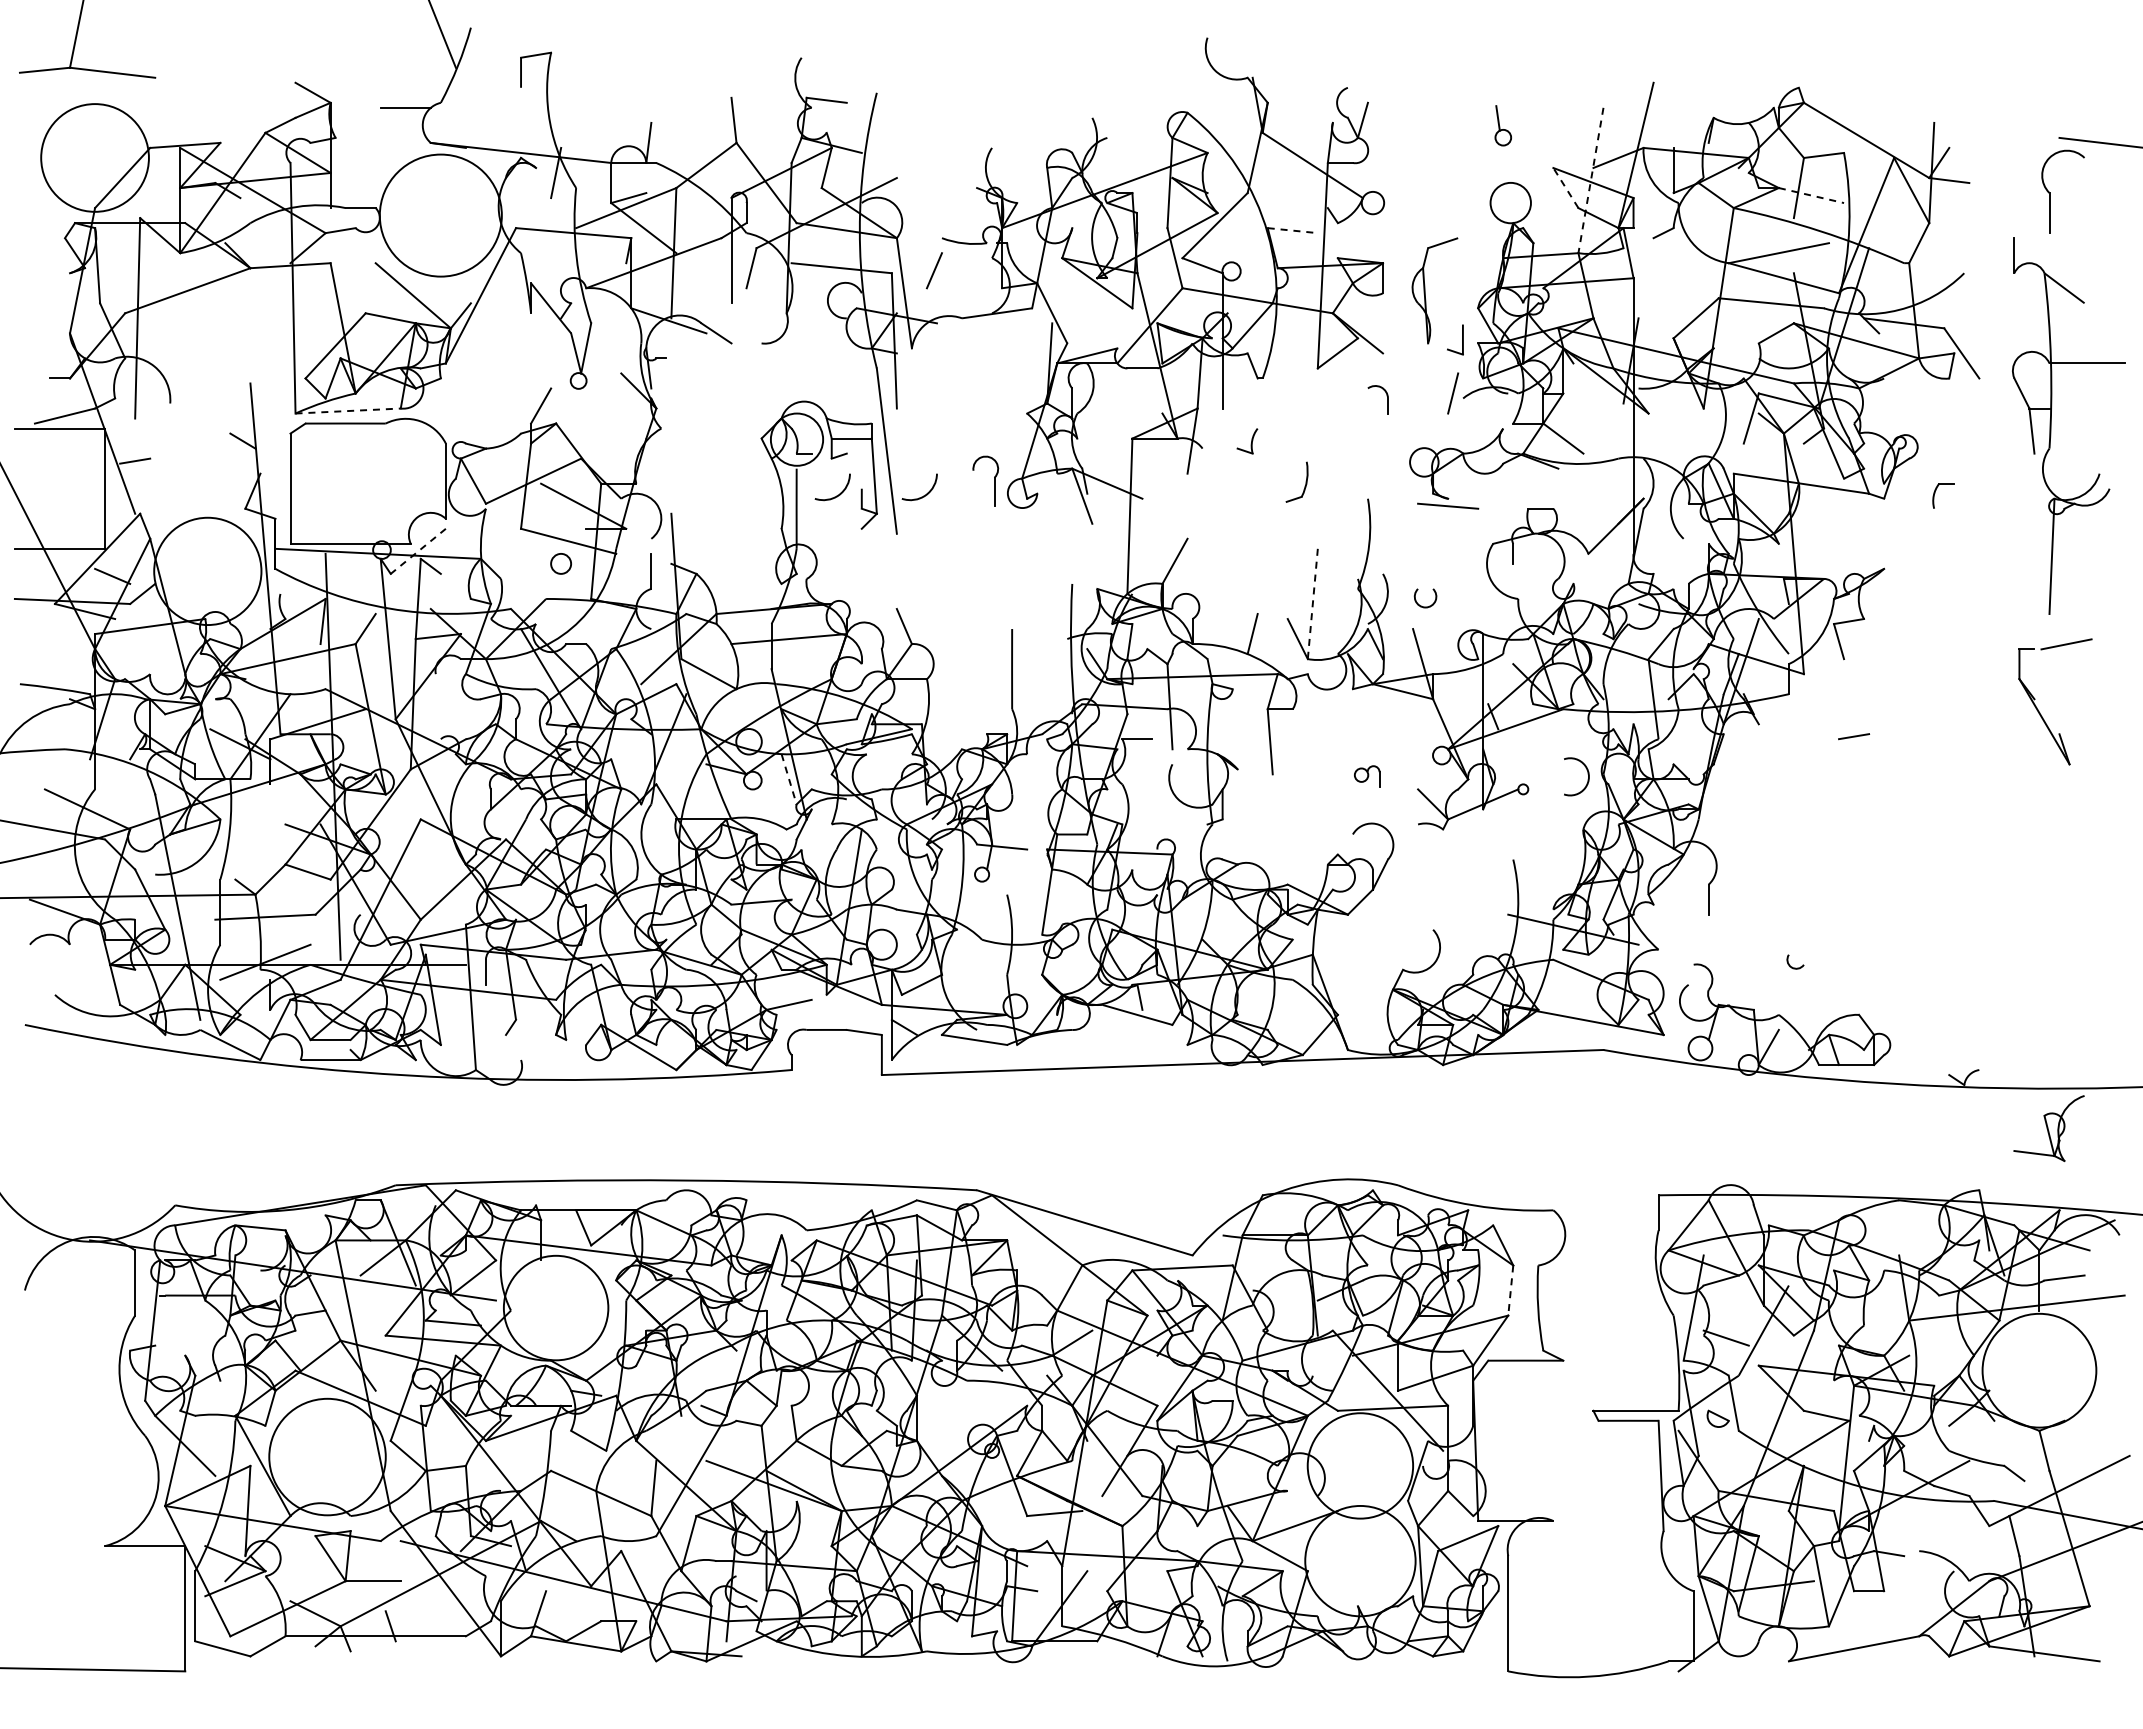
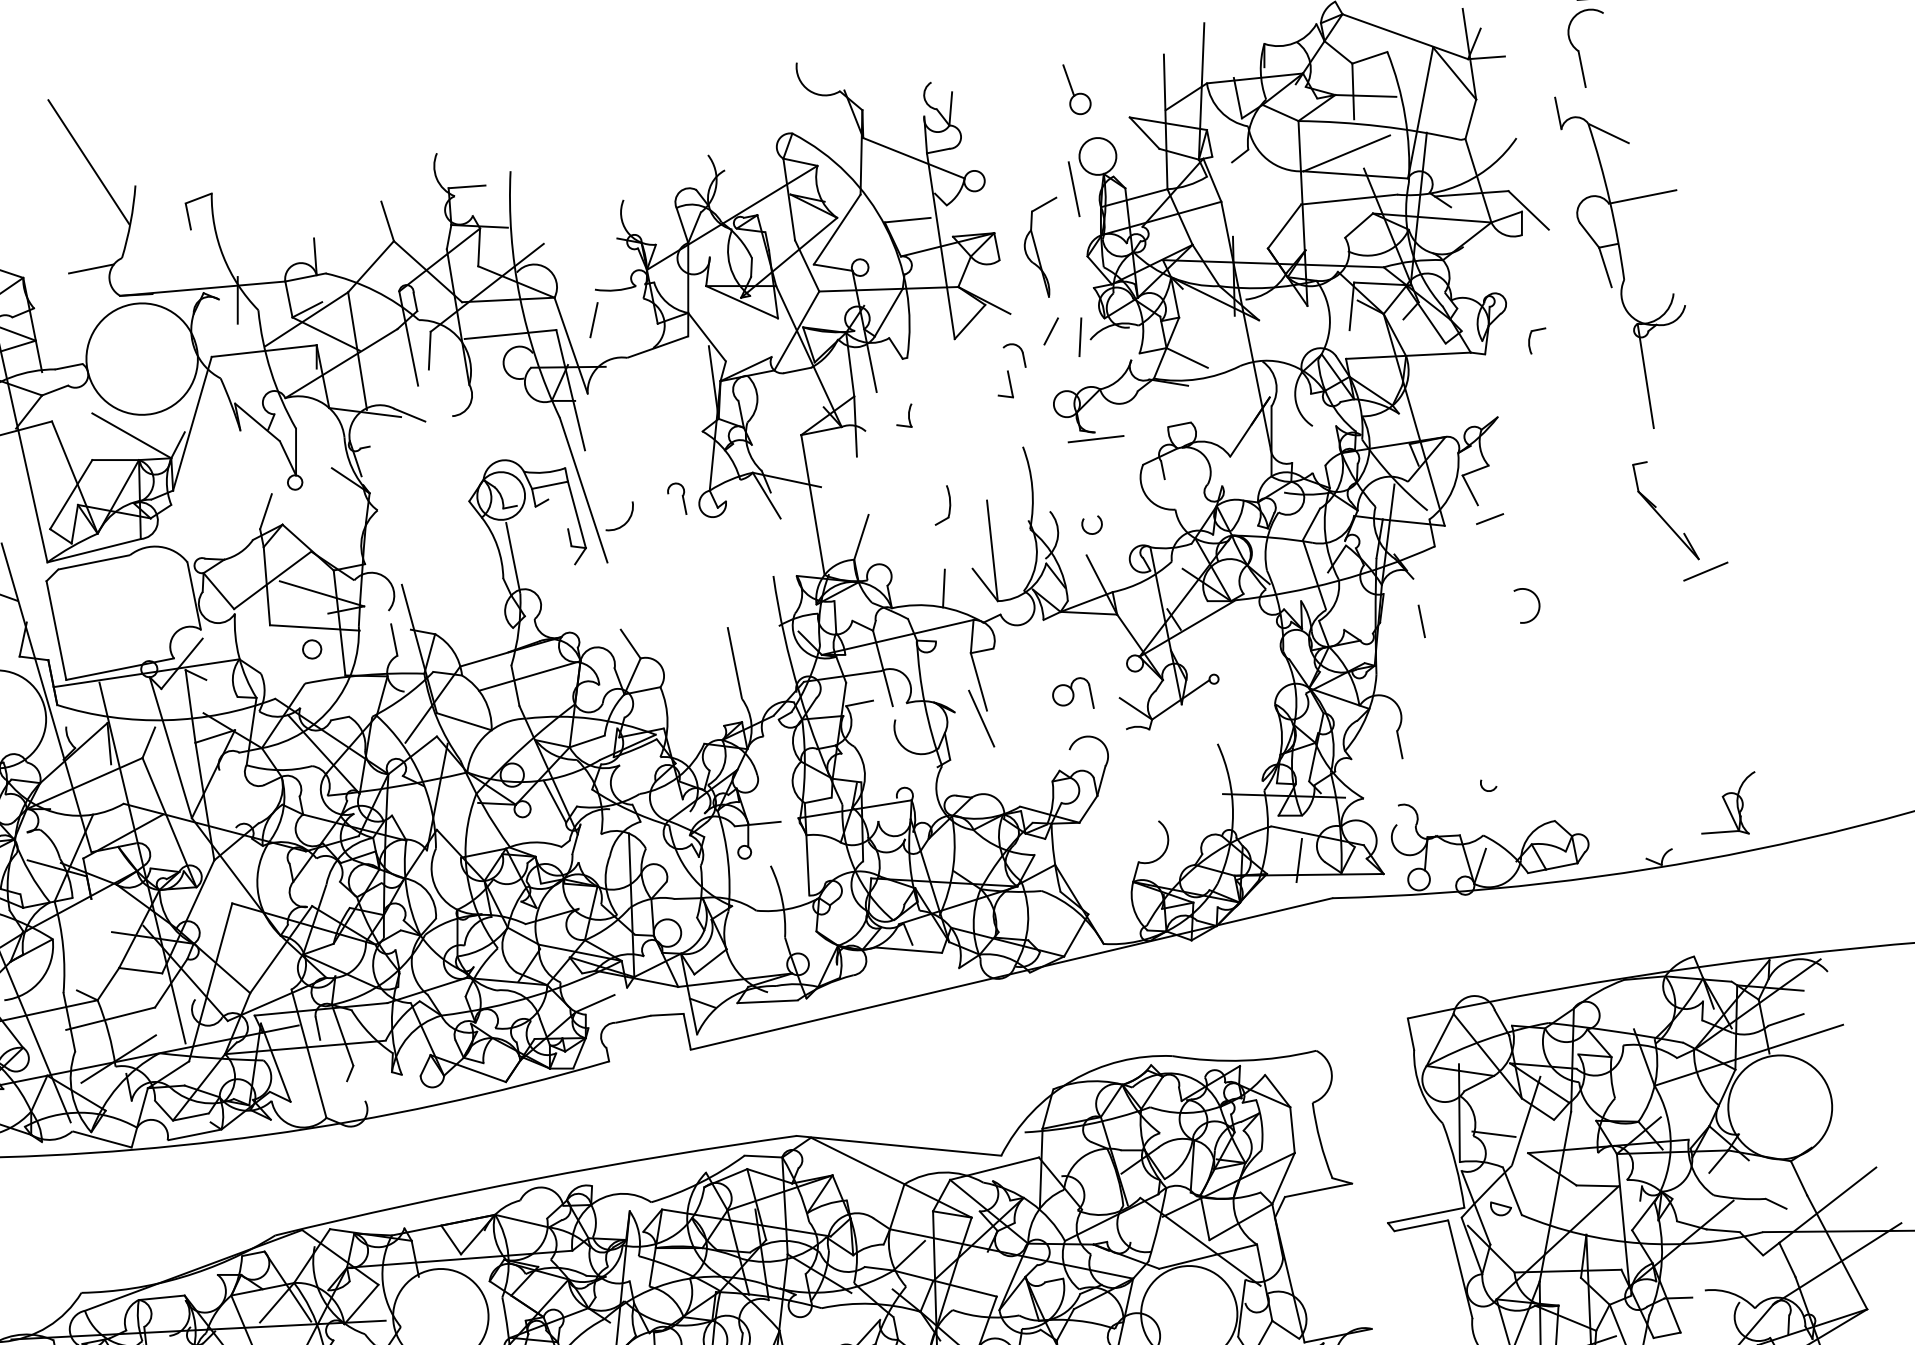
part: (1503, 125) -> (1077, 88), size x1.43
line: (1590, 180) -> (1165, 122), dashed -> solid
line: (1565, 188) -> (1144, 133), dashed -> solid
line: (1811, 195) -> (1365, 95), dashed -> solid
line: (1293, 230) -> (908, 219), dashed -> solid
line: (1478, 233) -> (1074, 189), added
part: (1462, 339) -> (1009, 383), moved
line: (1423, 380) -> (1051, 330), added
line: (348, 411) -> (94, 551), dashed -> solid
part: (985, 480) -> (677, 498), size x0.71
part: (1305, 481) -> (949, 503), moved
arc: (836, 495) -> (546, 538), removed
line: (418, 551) -> (182, 663), dashed -> solid
line: (1312, 604) -> (992, 551), dashed -> solid
line: (2066, 644) -> (1705, 571), moved
line: (1854, 736) -> (1490, 518), moved
line: (1758, 771) -> (1421, 621), added
arc: (1587, 774) -> (1537, 600), moved
part: (1366, 776) -> (1071, 695), size x1.67
line: (789, 779) -> (555, 801), dashed -> solid
line: (1264, 781) -> (980, 718), added
line: (1575, 1001) -> (1298, 859), added
part: (2048, 1128) -> (1728, 807), moved
line: (1510, 1291) -> (1292, 1131), dashed -> solid

